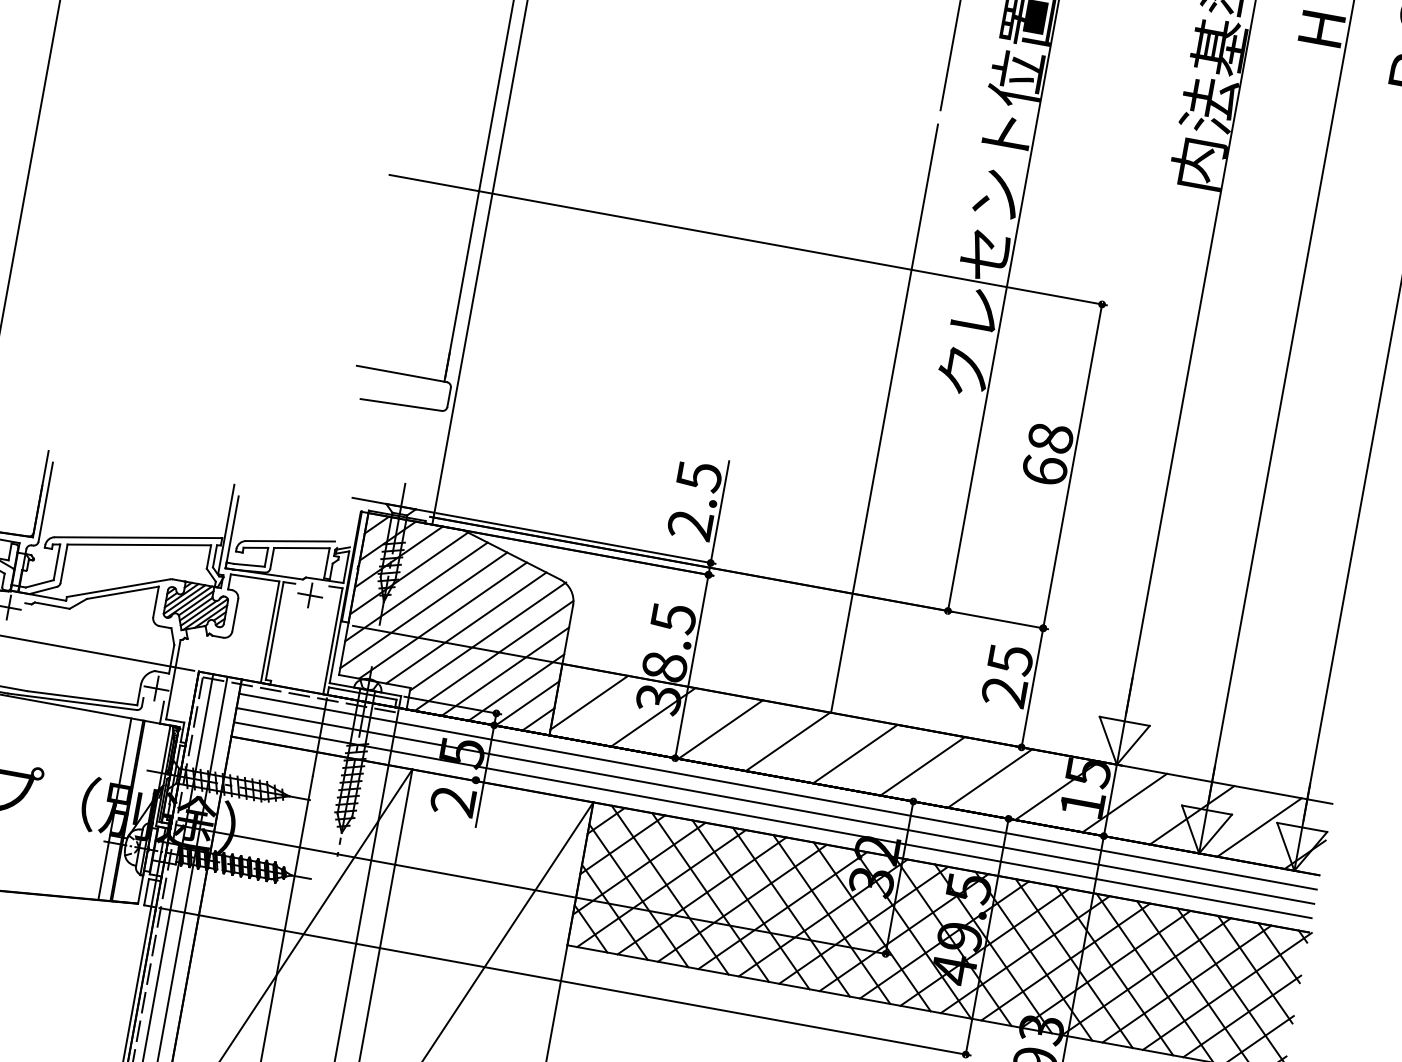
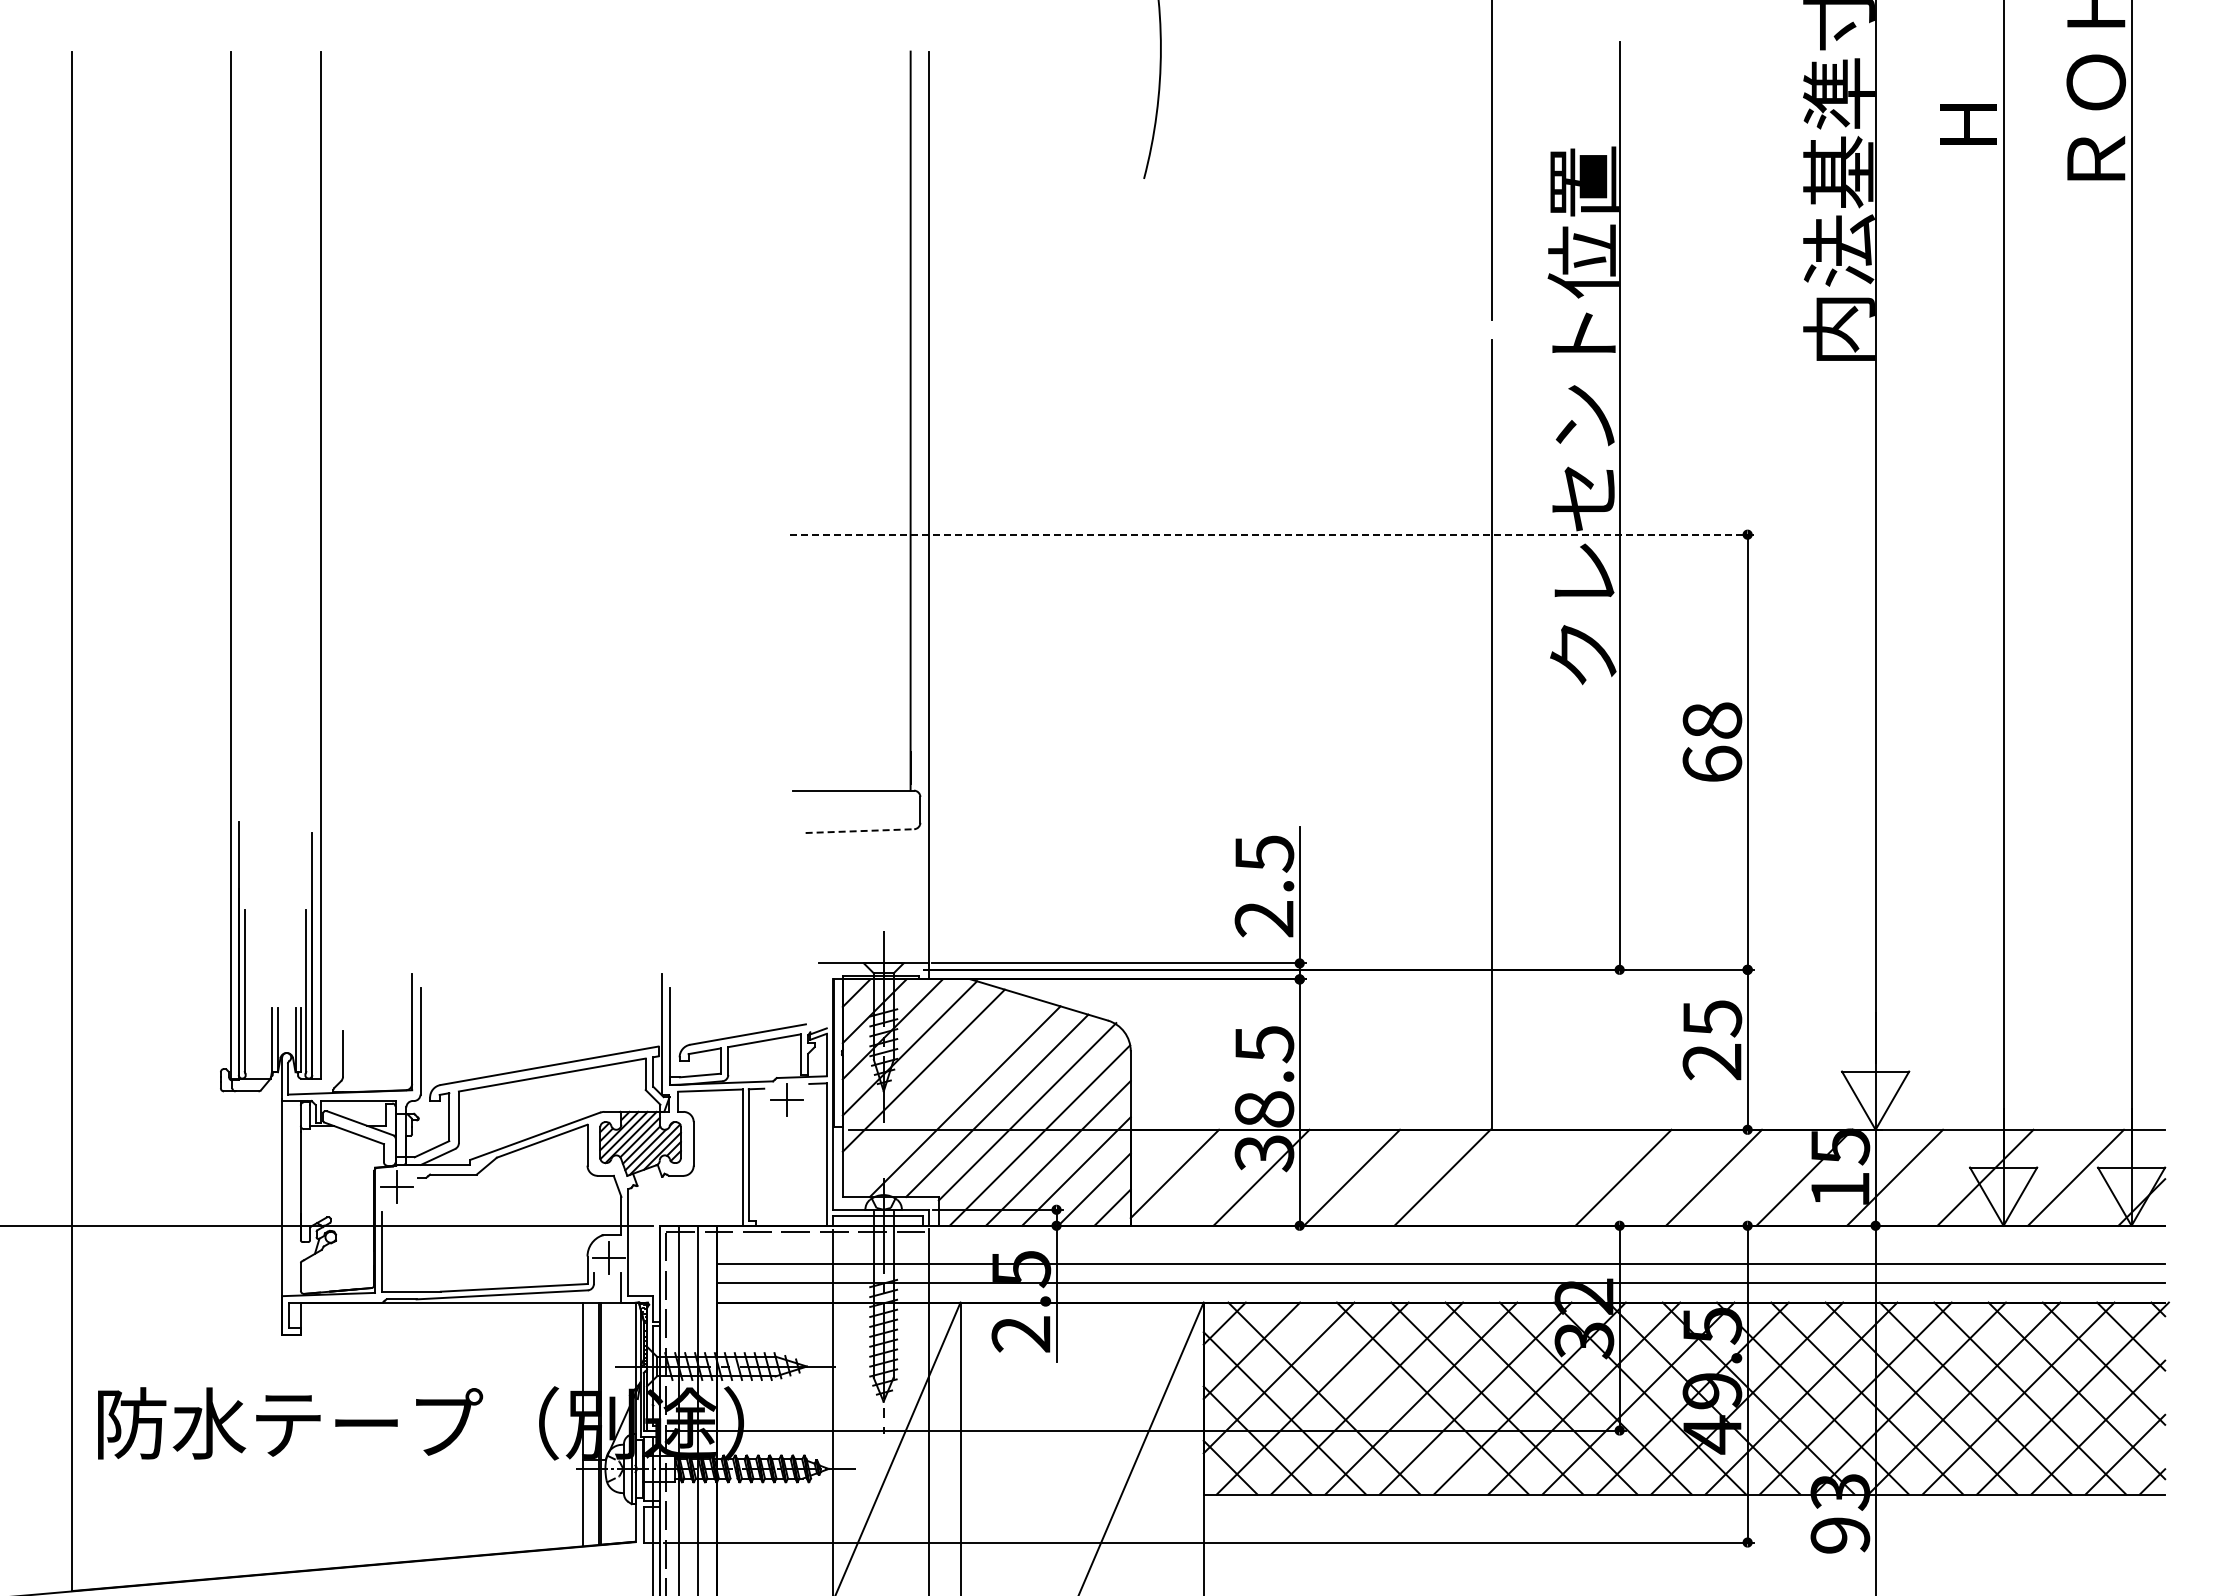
line: (748, 240) -> (1272, 534), solid -> dashed
line: (401, 405) -> (860, 831), solid -> dashed
line: (423, 610) -> (937, 1092), removed
line: (855, 753) -> (1533, 1177), removed
line: (778, 791) -> (1441, 1244), removed
line: (710, 897) -> (1378, 1398), removed

